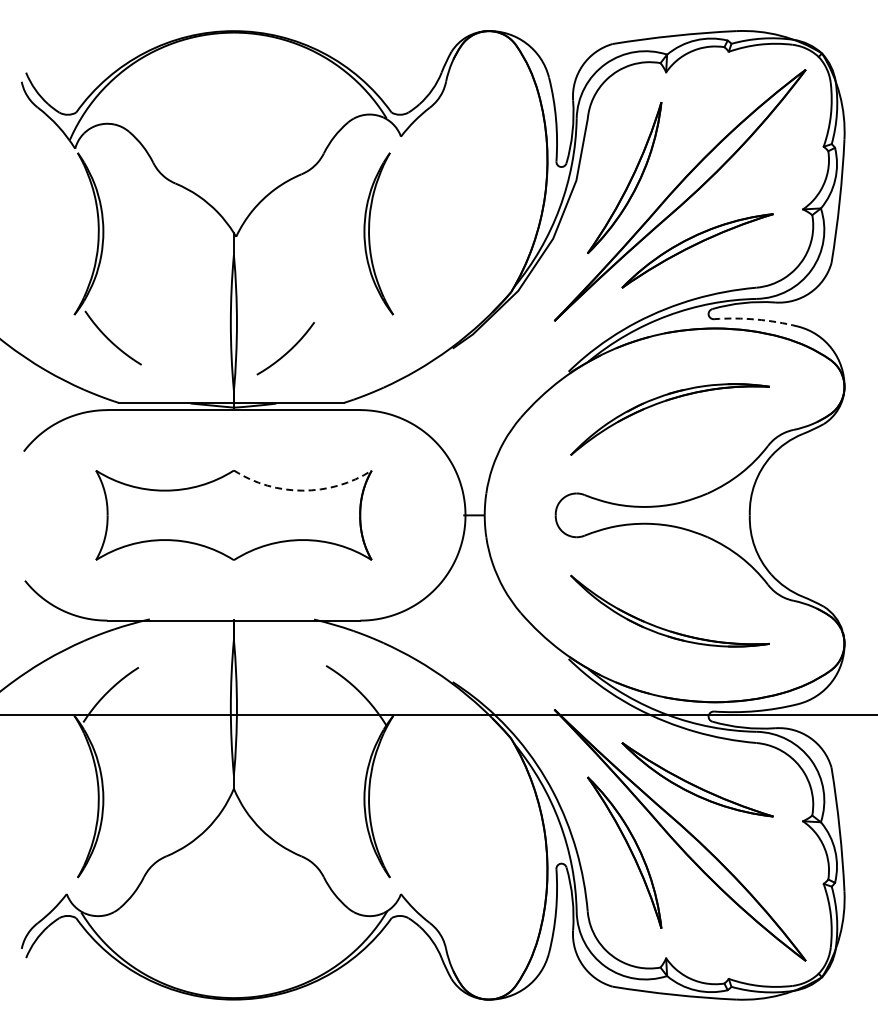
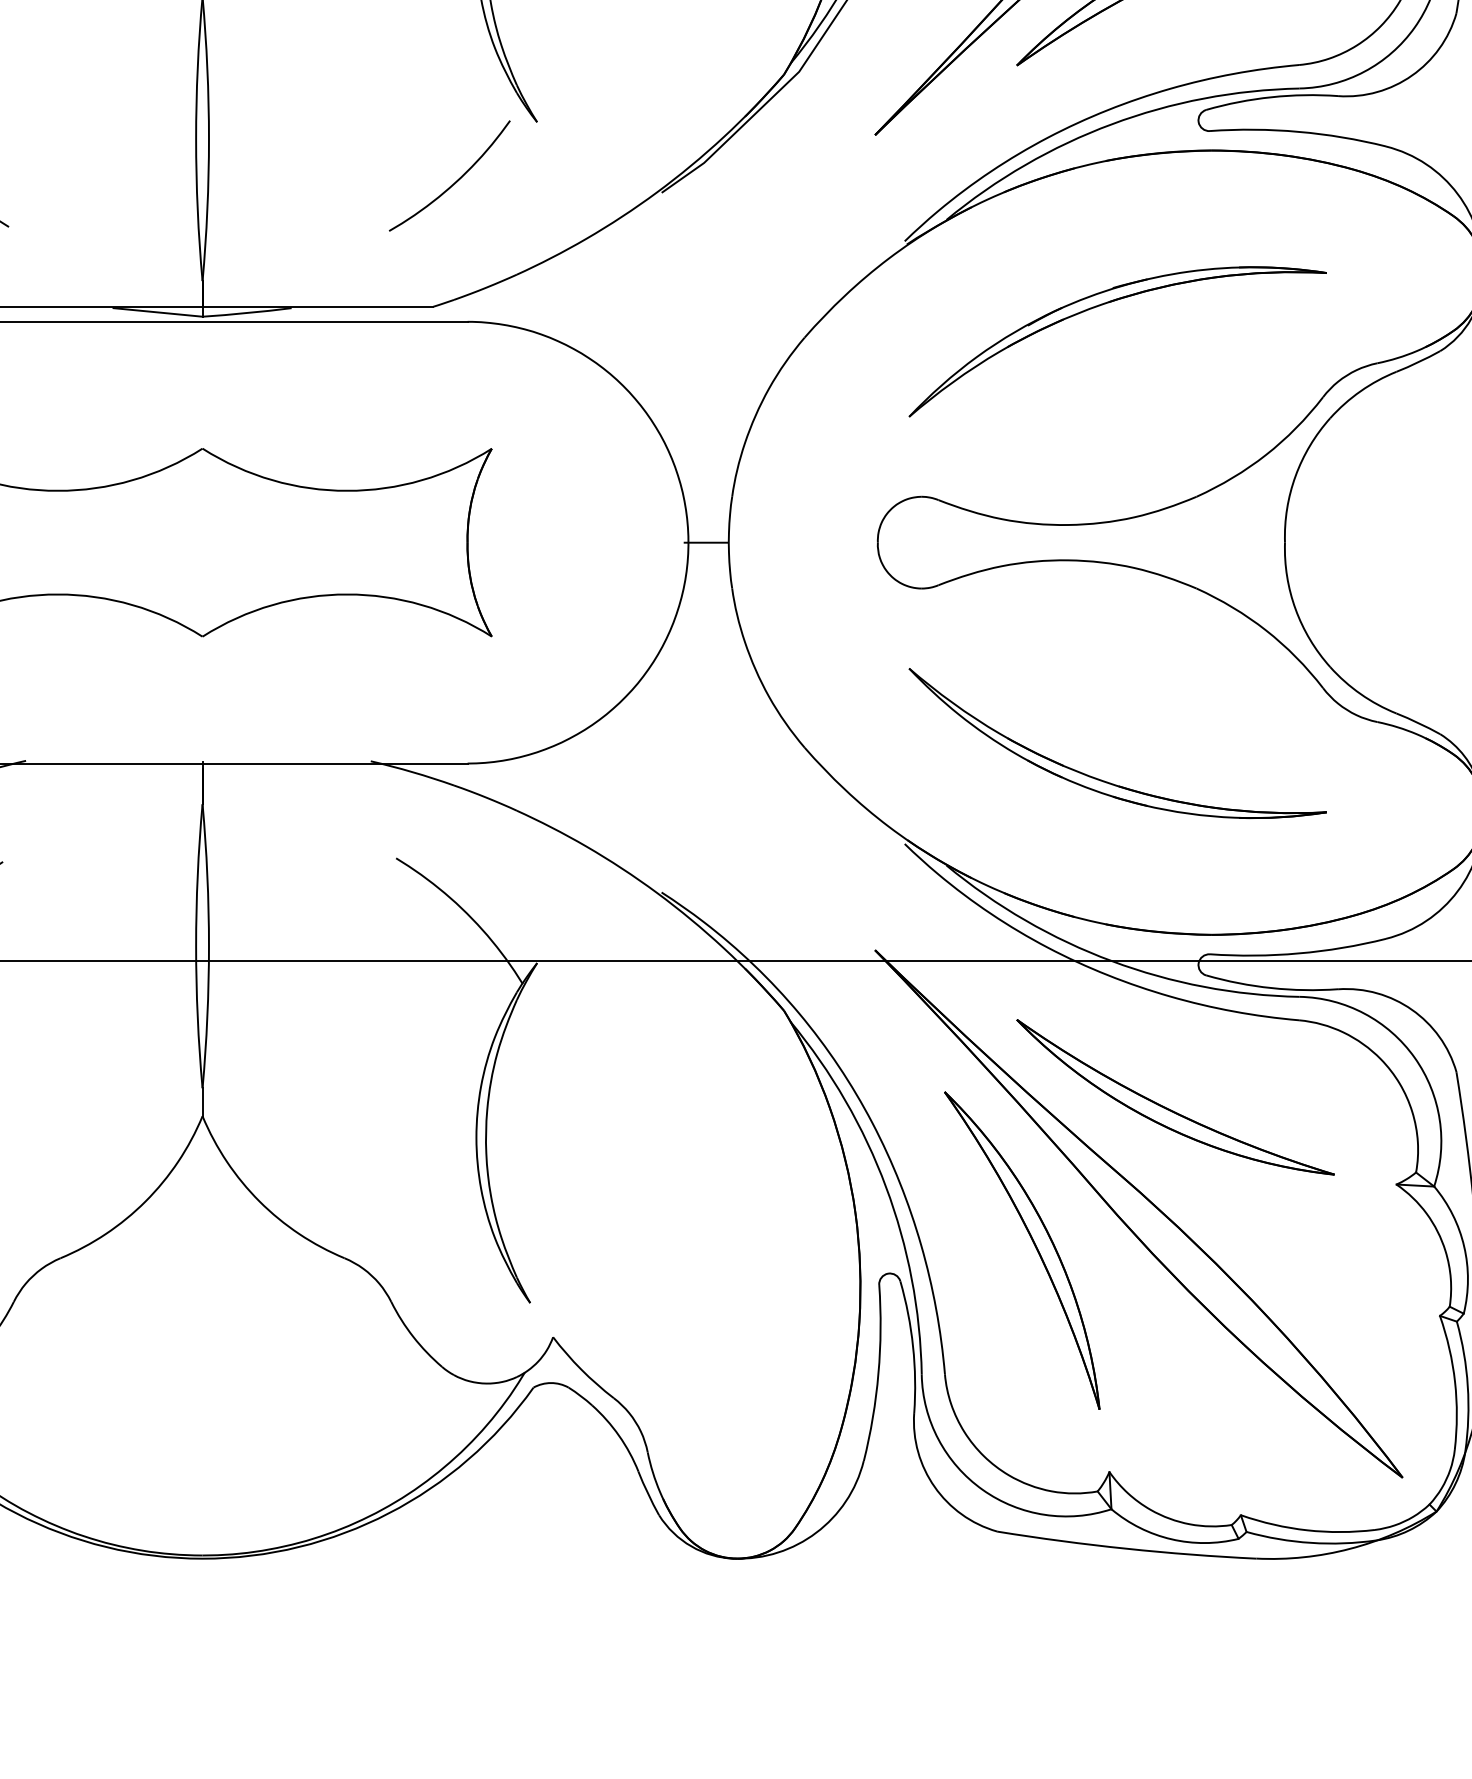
arc: (756, 319) -> (1299, 131), dashed -> solid
curve: (288, 350) -> (455, 179), moved
arc: (302, 490) -> (346, 490), dashed -> solid

